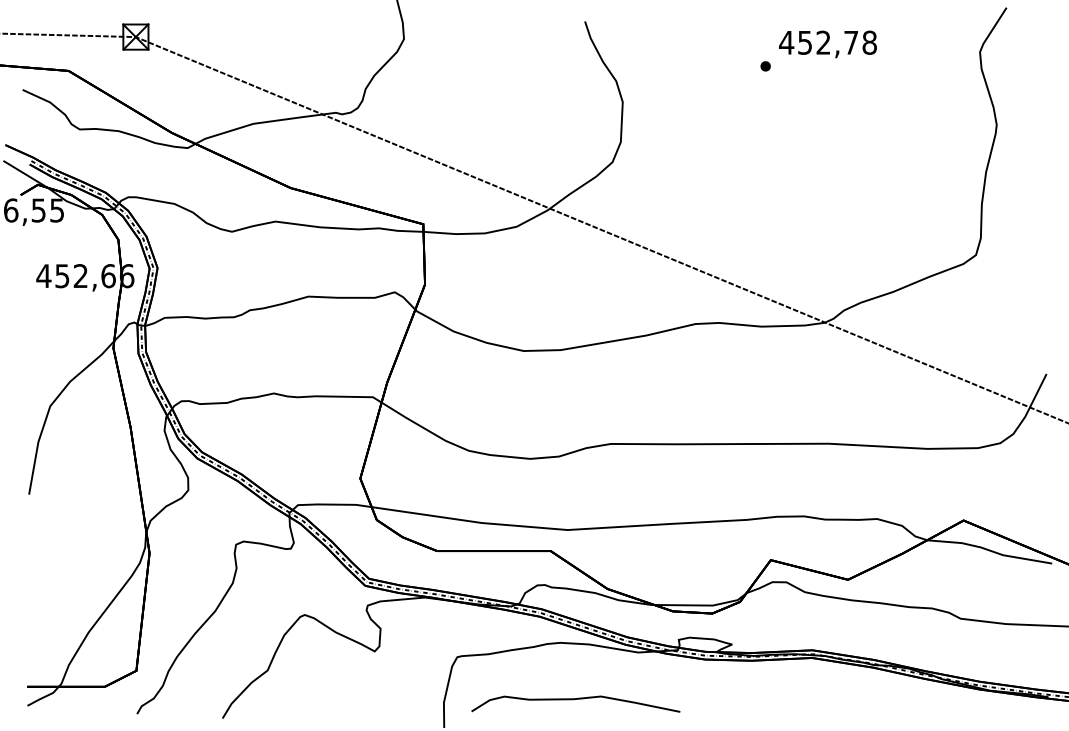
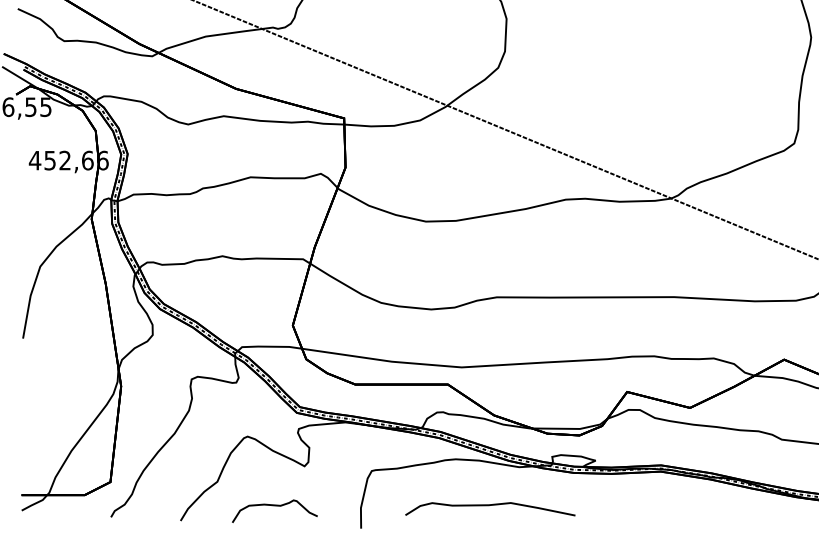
curve: (337, 700) -> (274, 506), added
curve: (574, 700) -> (489, 506), moved

